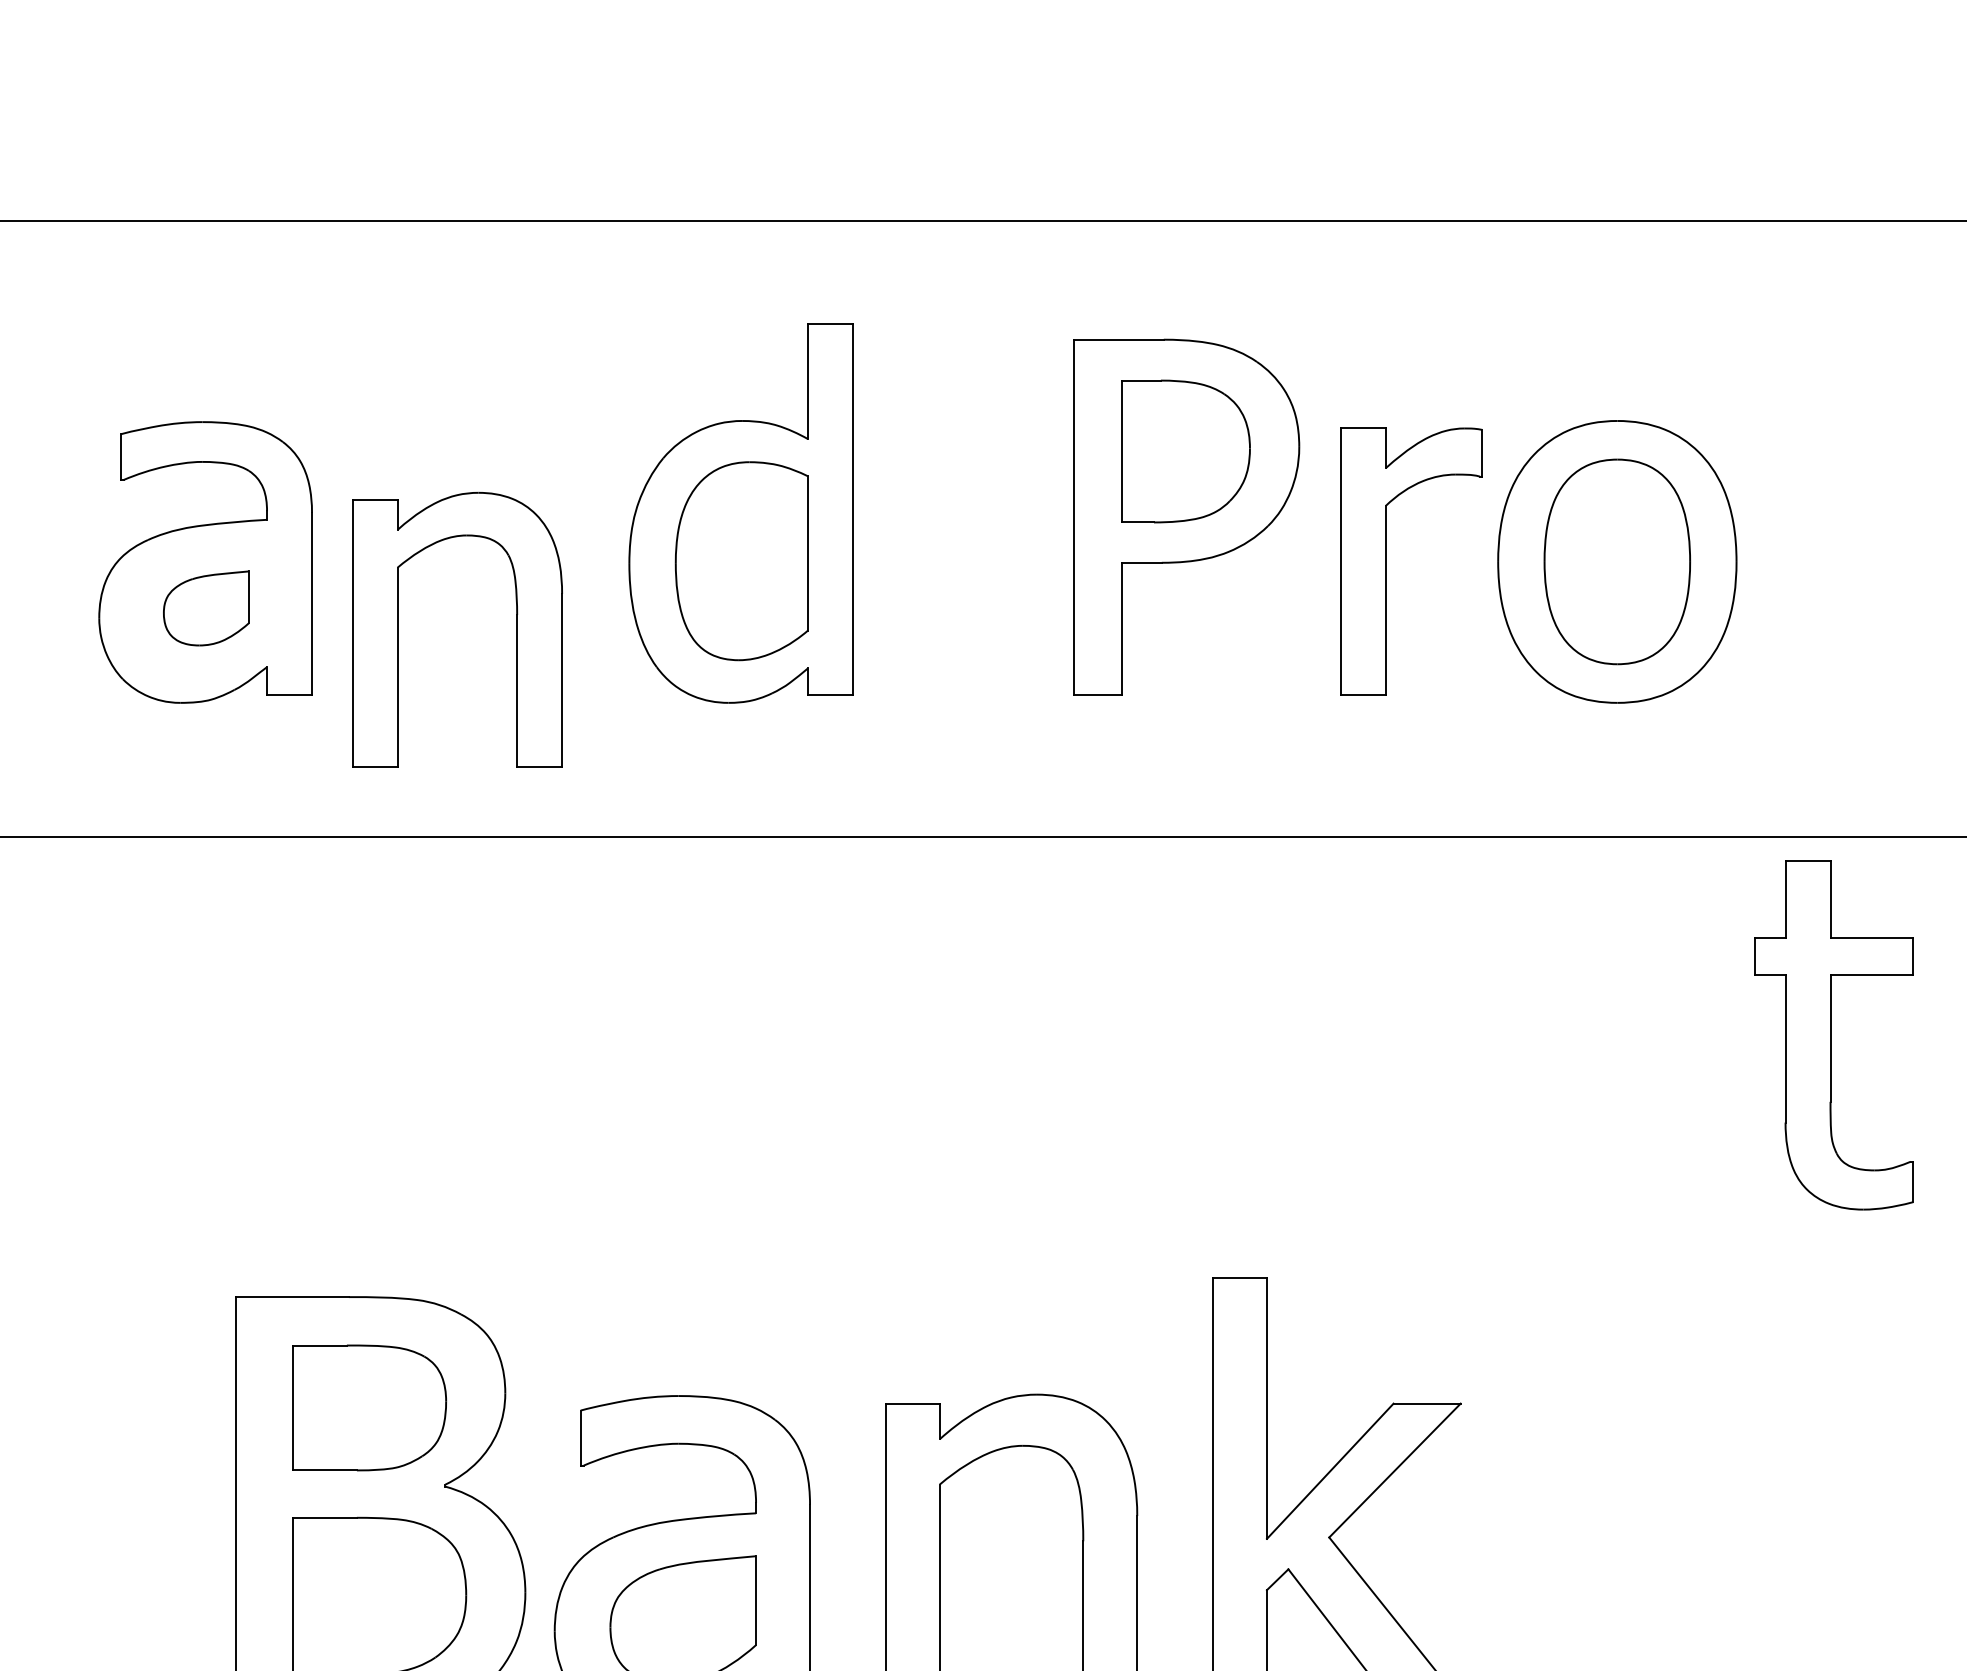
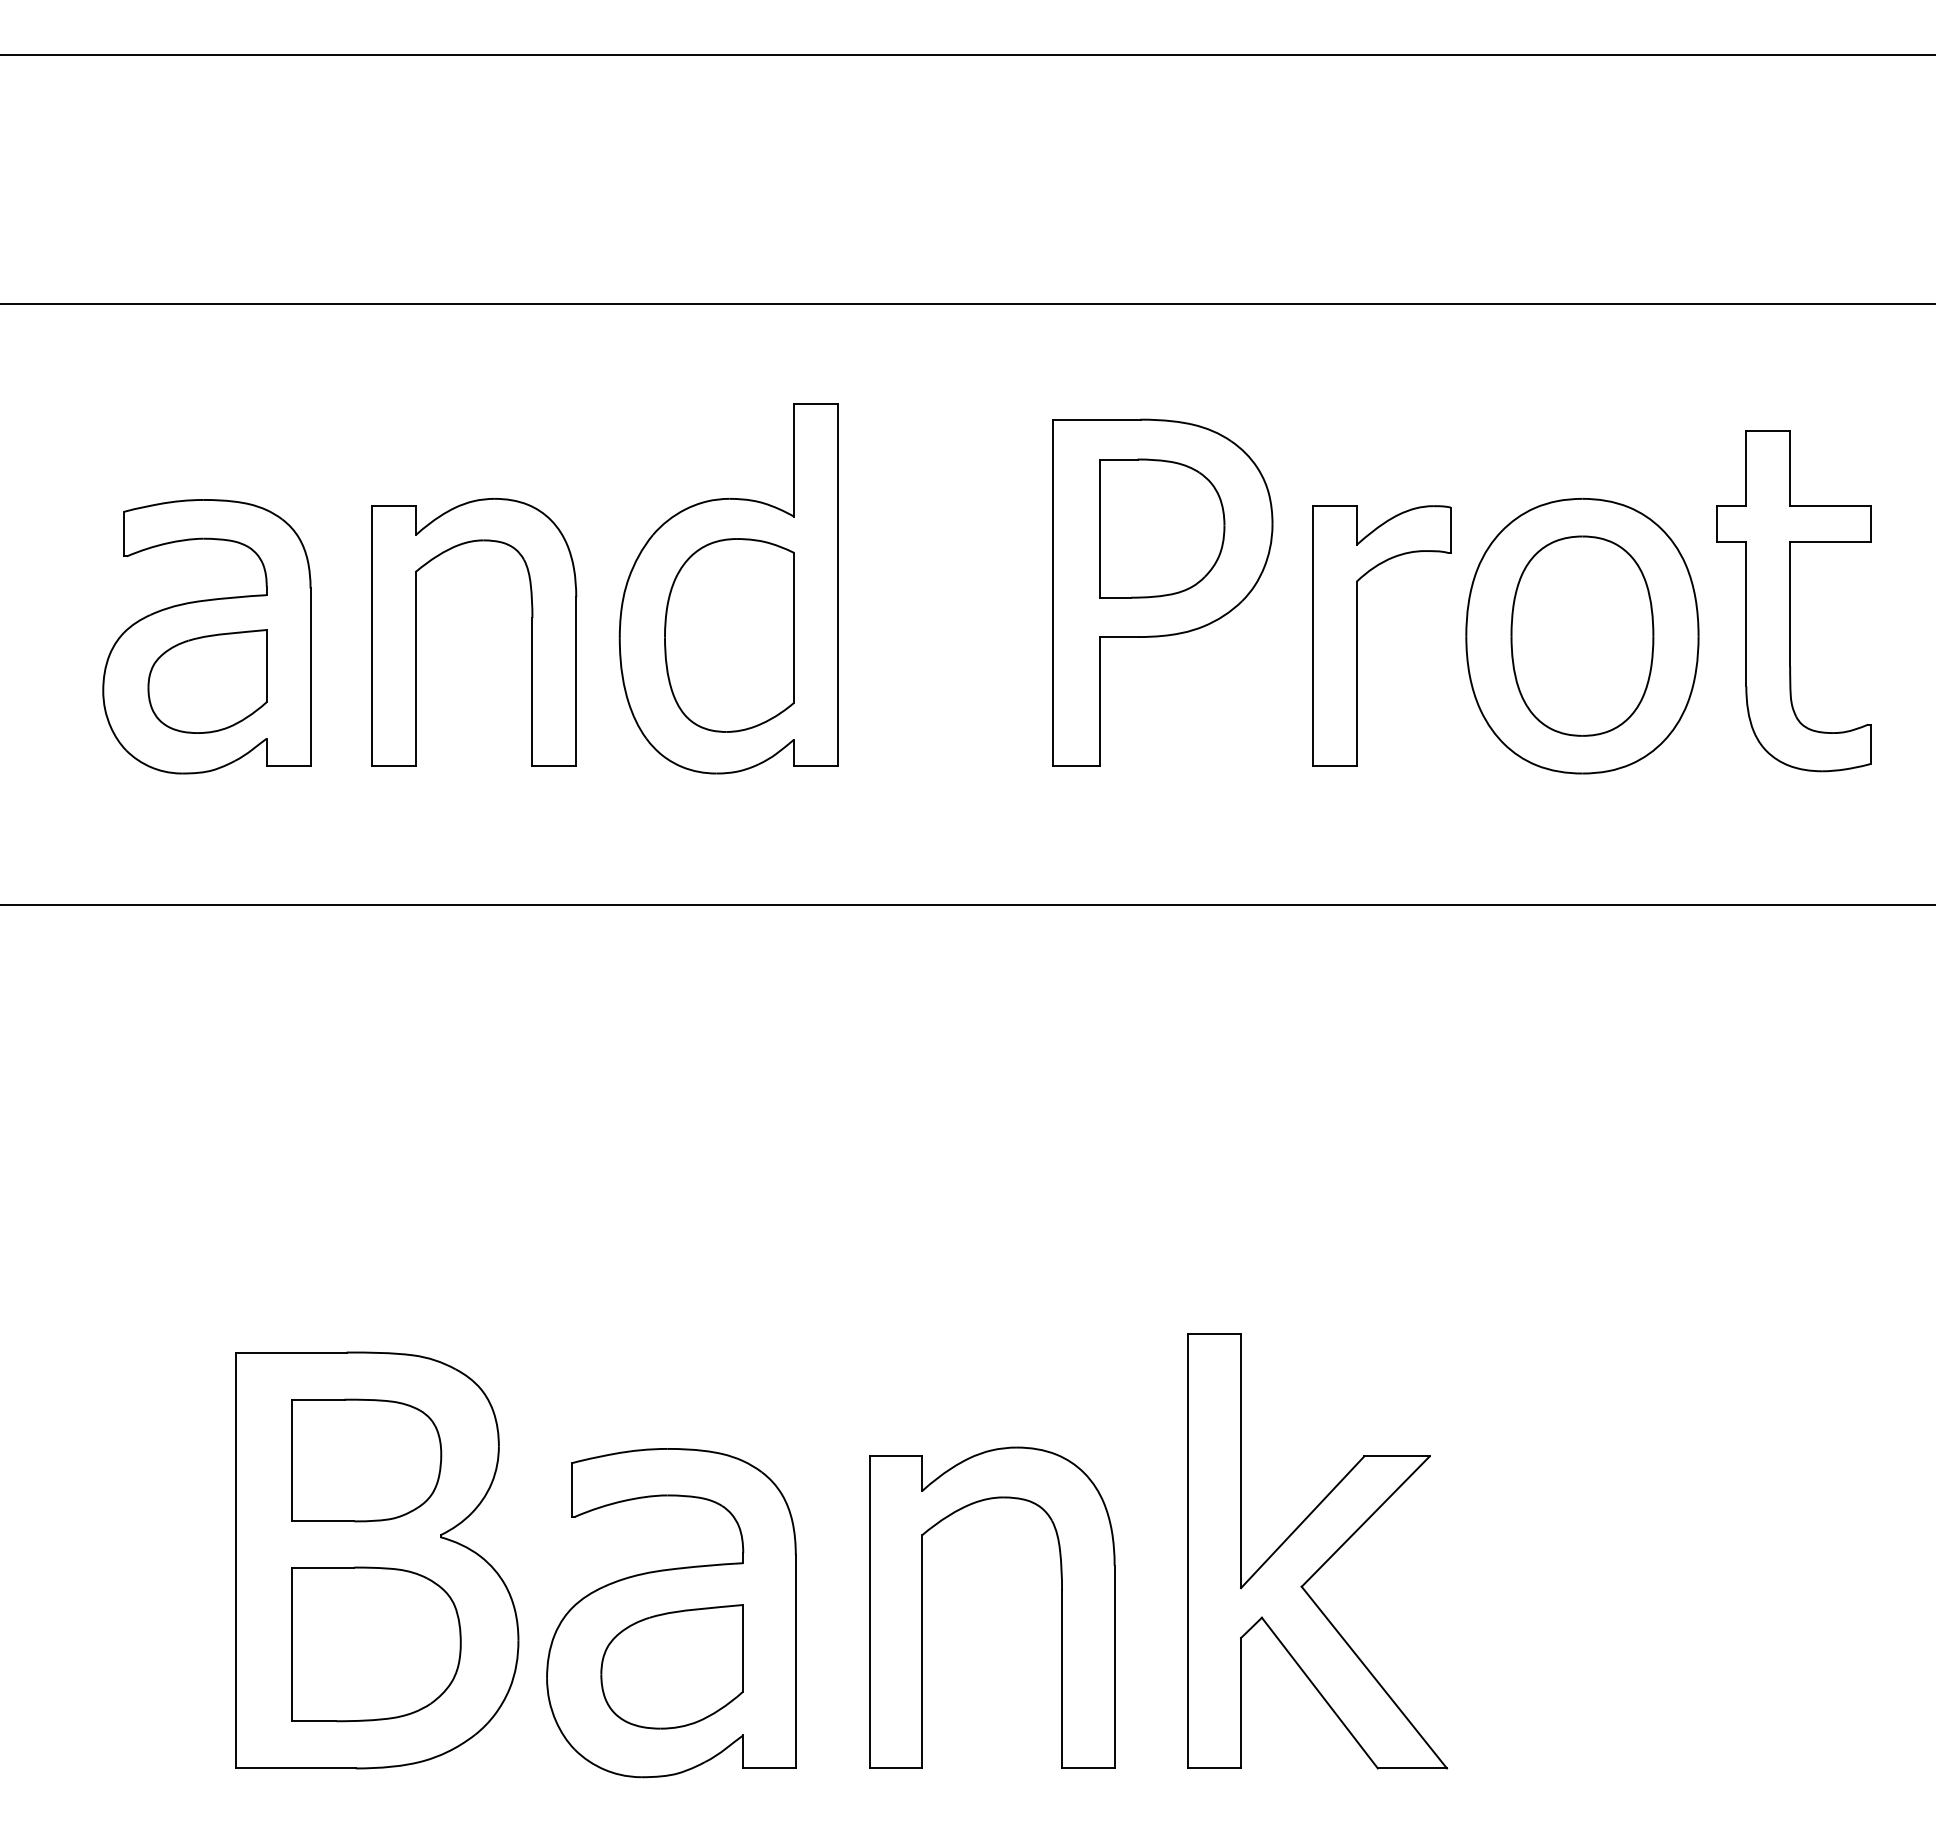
part: (206, 608) -> (207, 681), size x1.43
part: (516, 629) -> (531, 632), moved
part: (1833, 1035) -> (1793, 601), moved

